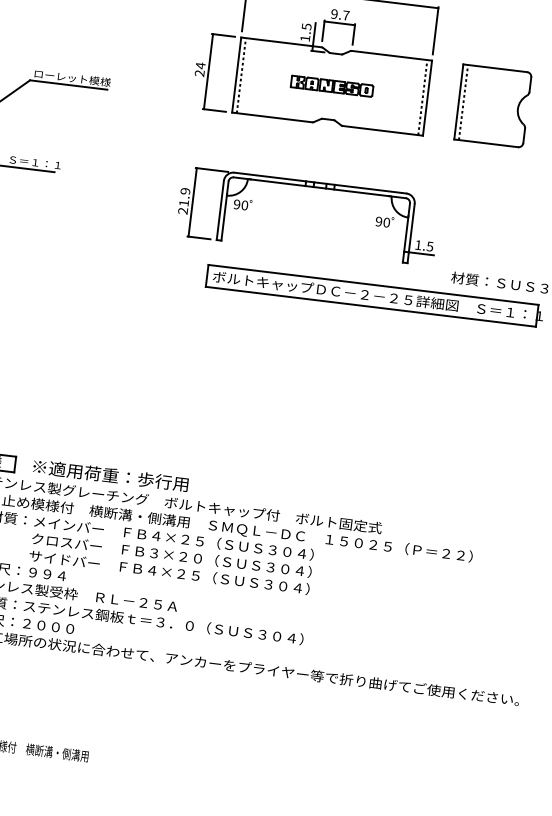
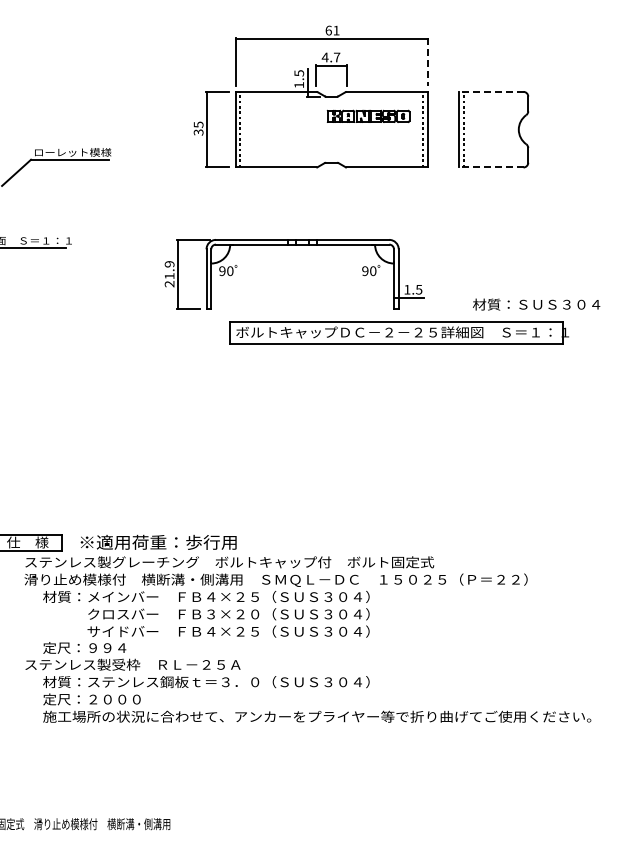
text: (333, 14) -> (324, 57), 9.7 -> 4.7
line: (435, 30) -> (427, 61), solid -> dashed
line: (494, 67) -> (490, 91), solid -> dashed
text: (200, 69) -> (198, 128), 24 -> 35
part: (332, 85) -> (368, 115), moved
line: (485, 143) -> (490, 167), solid -> dashed
part: (311, 187) -> (294, 245), moved

